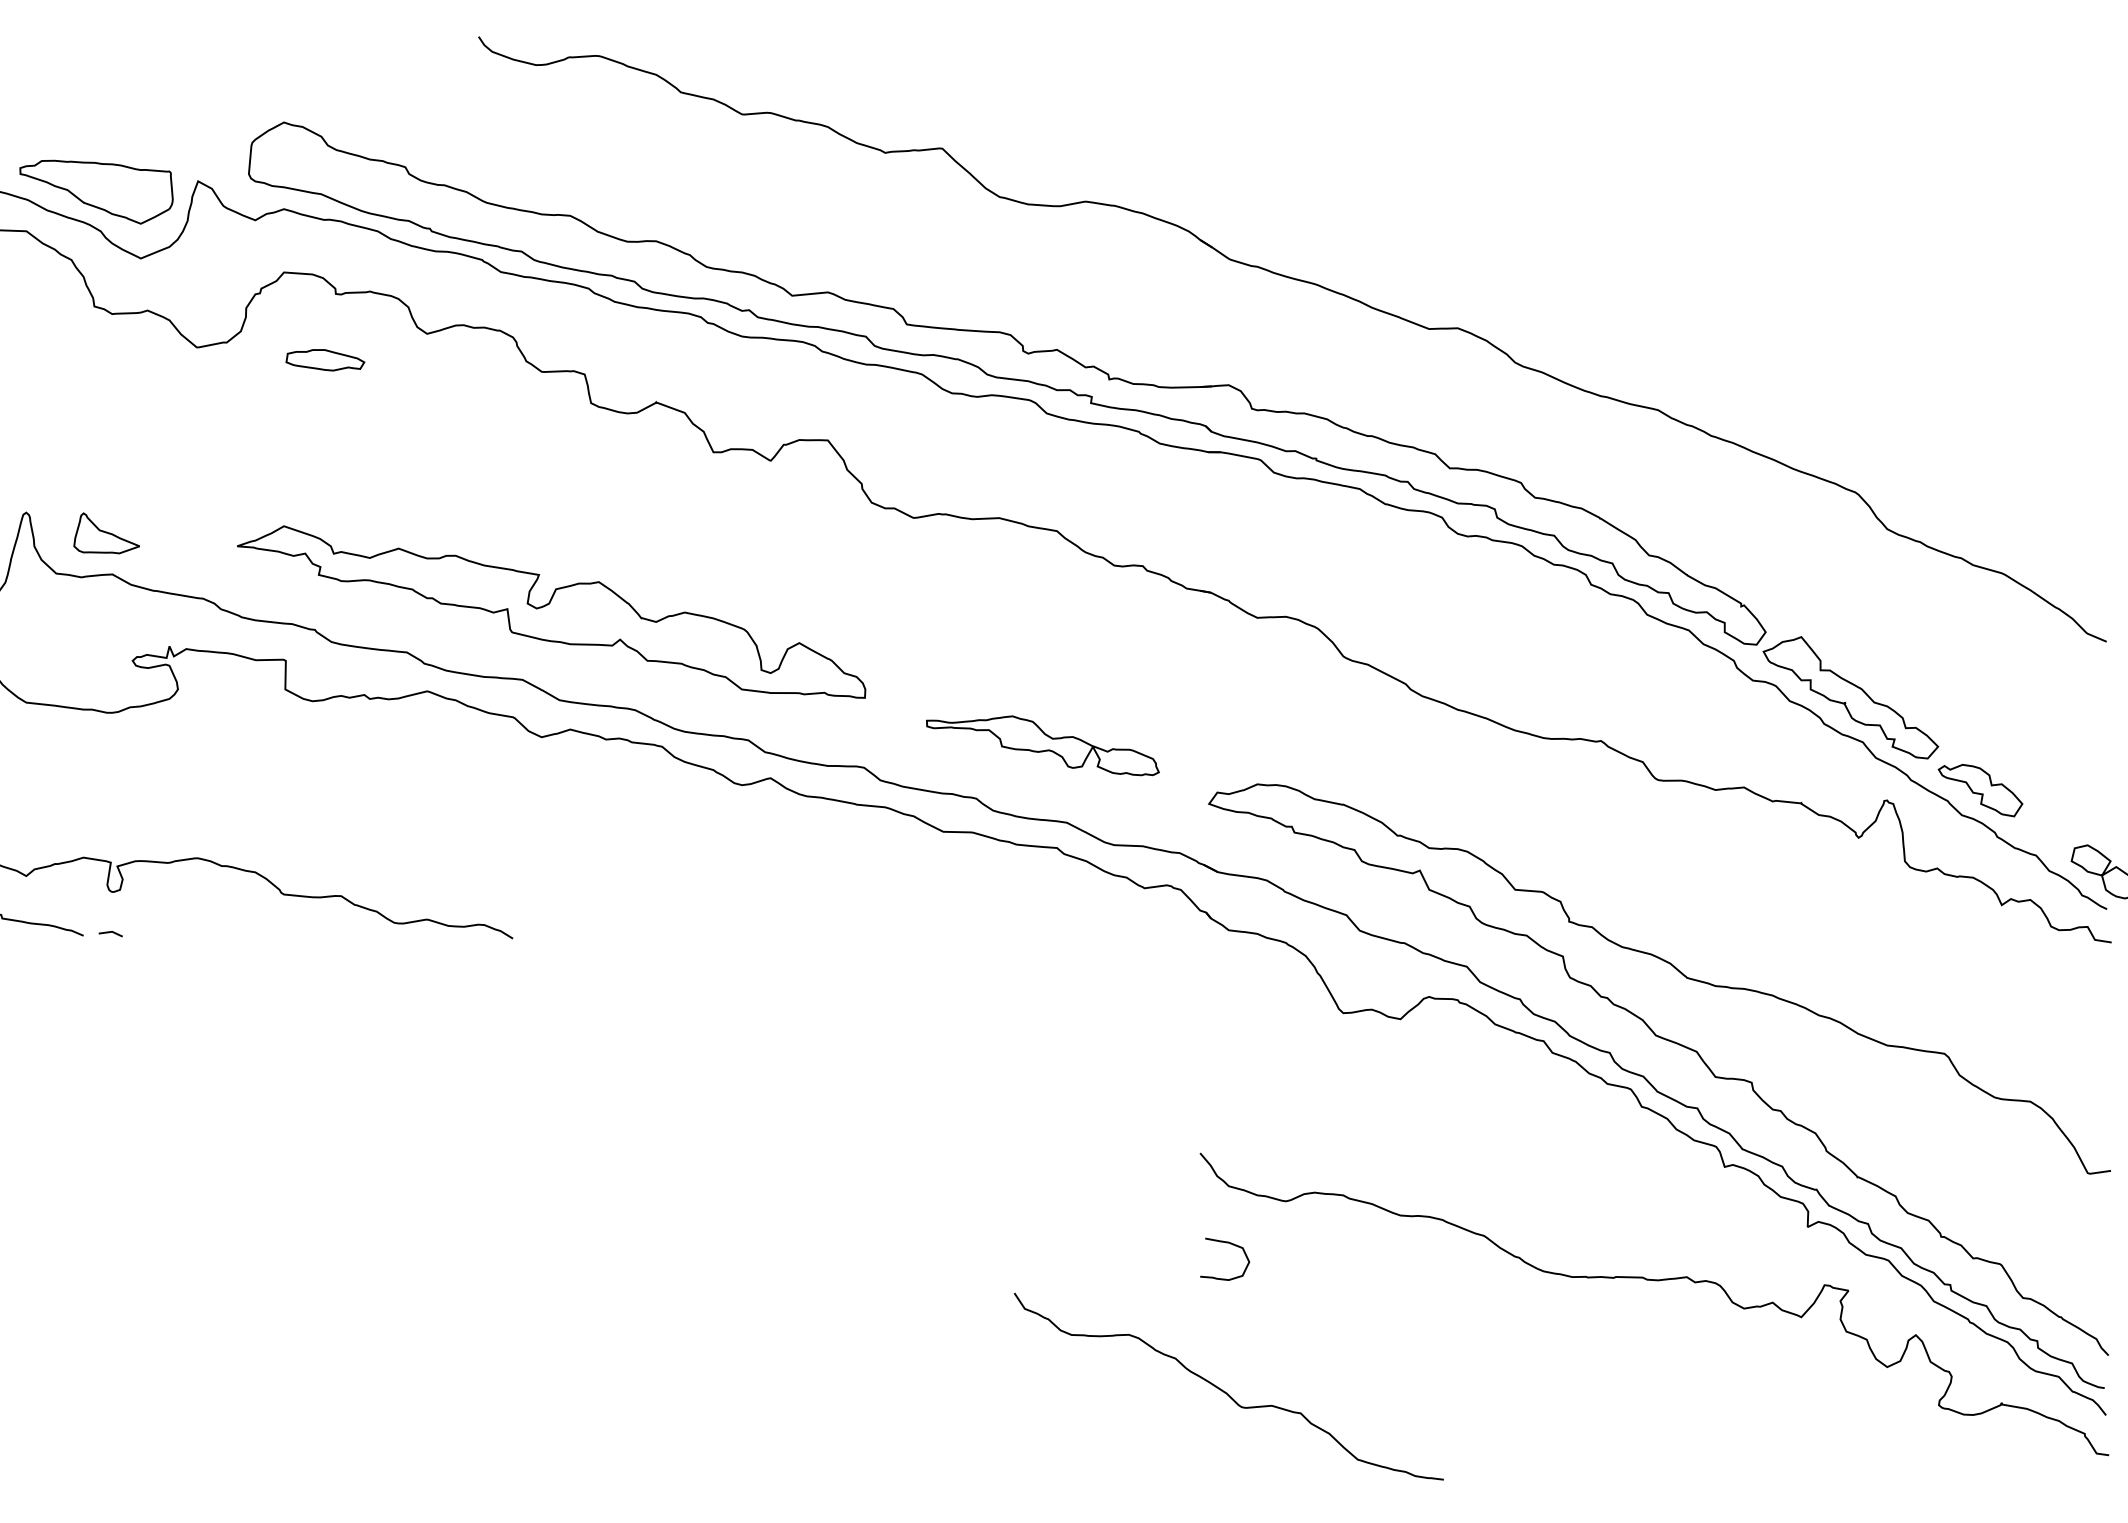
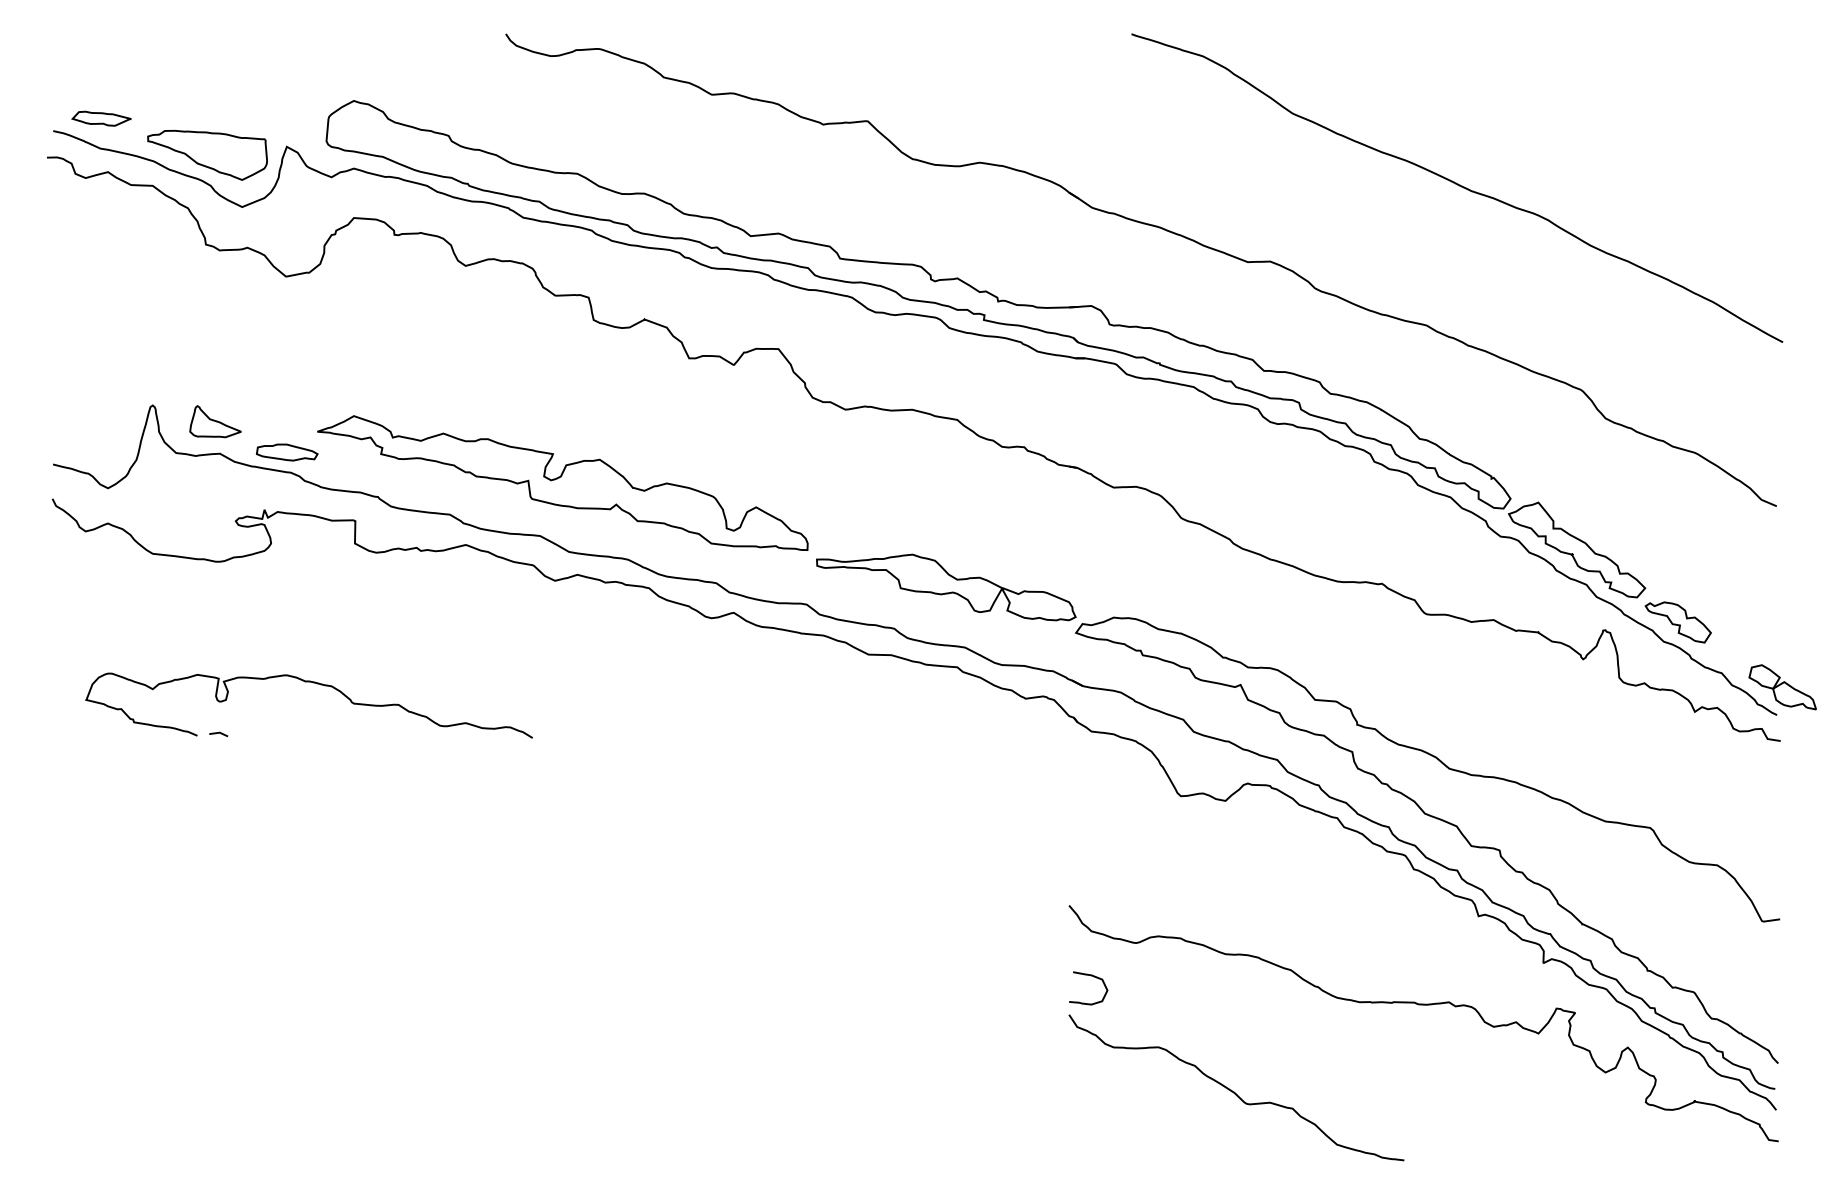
curve: (1697, 230) -> (1457, 185), added
part: (324, 360) -> (286, 452), moved
part: (1043, 745) -> (946, 587), size x1.43
curve: (1226, 1391) -> (1234, 1091), moved

